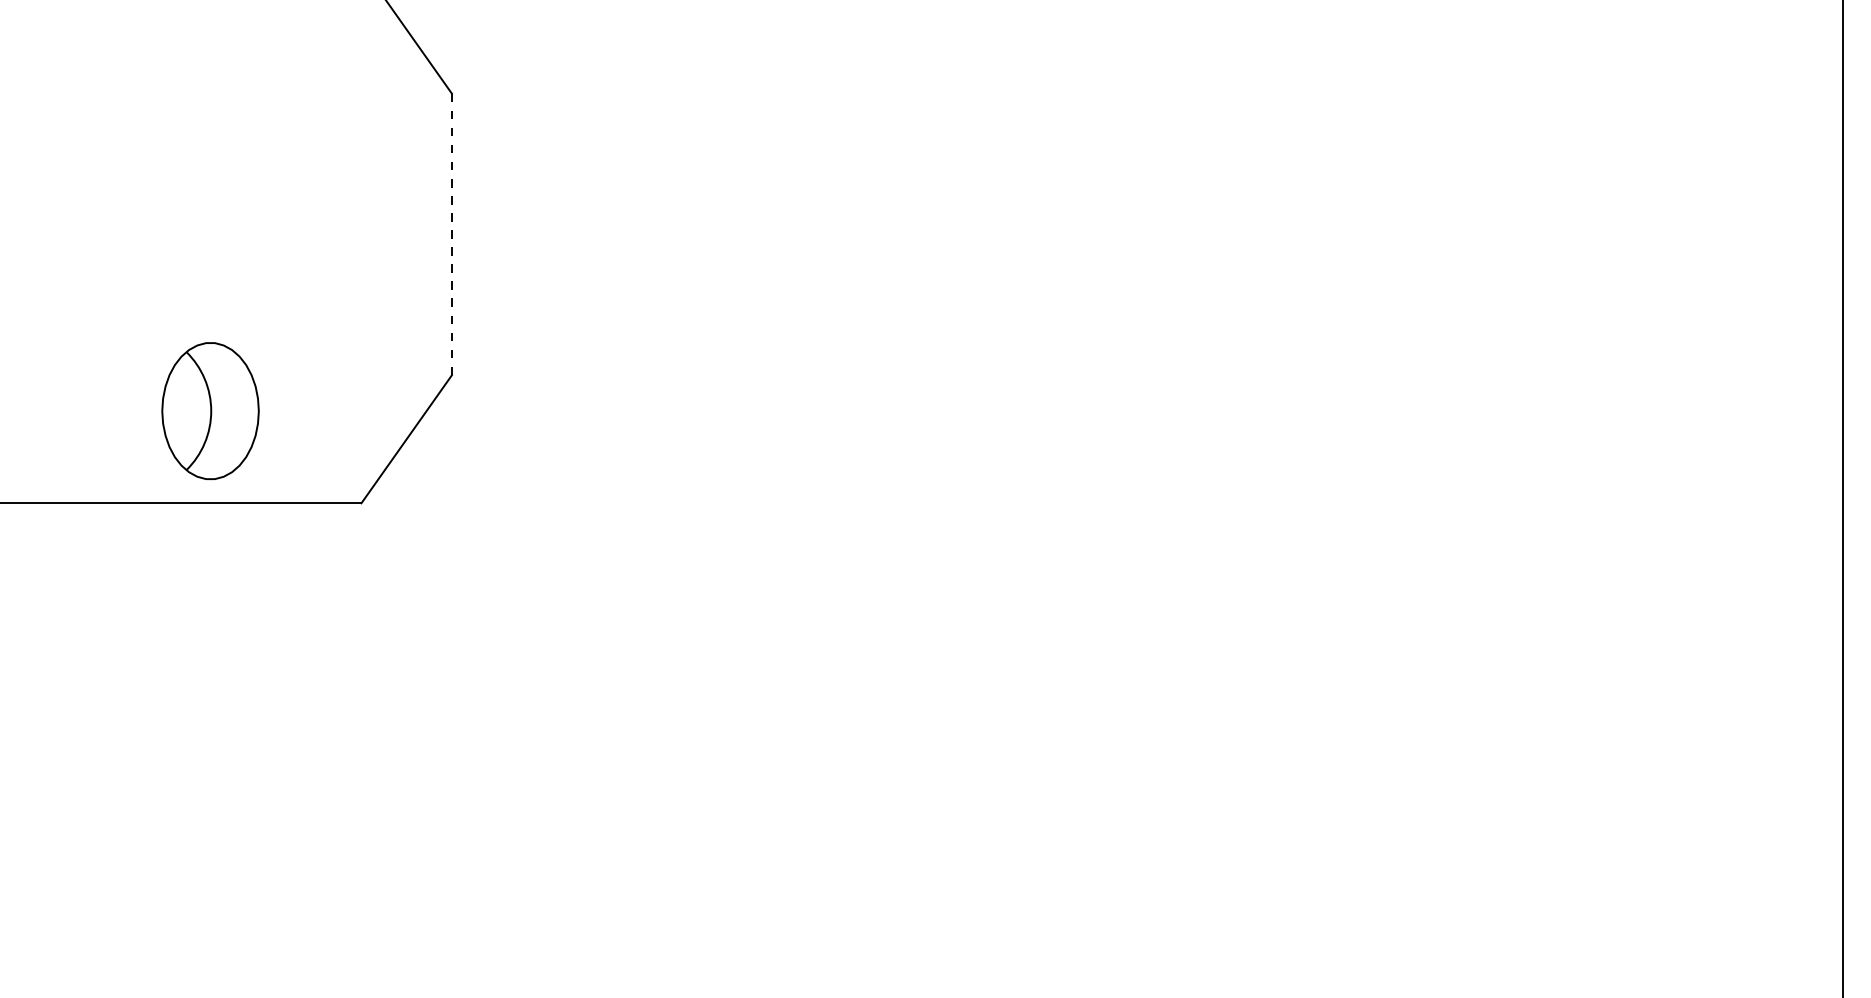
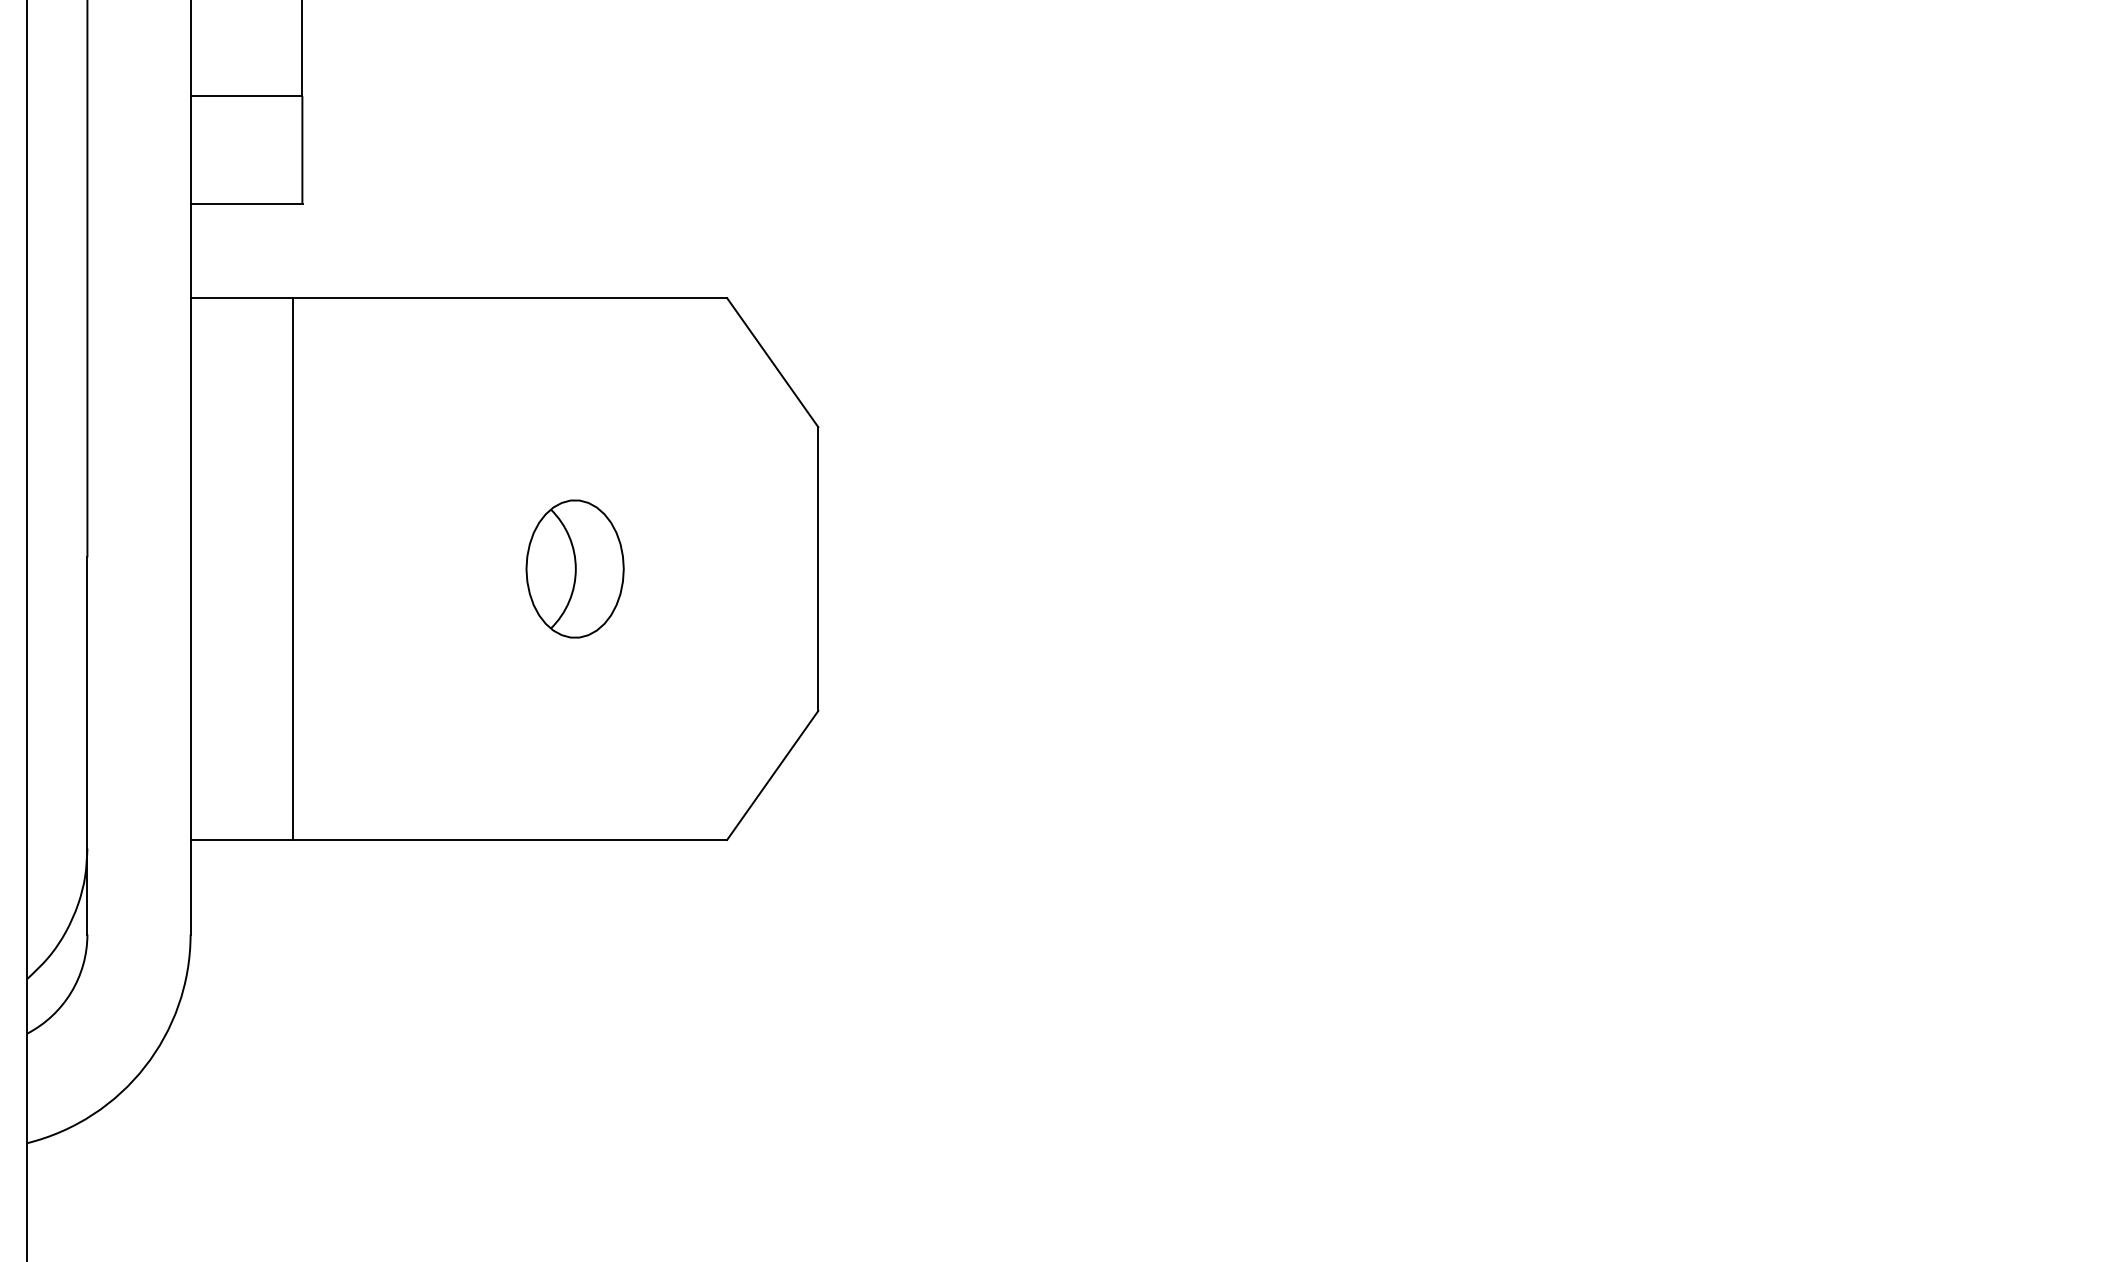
line: (452, 234) -> (818, 569), dashed -> solid
part: (209, 410) -> (574, 568), moved

